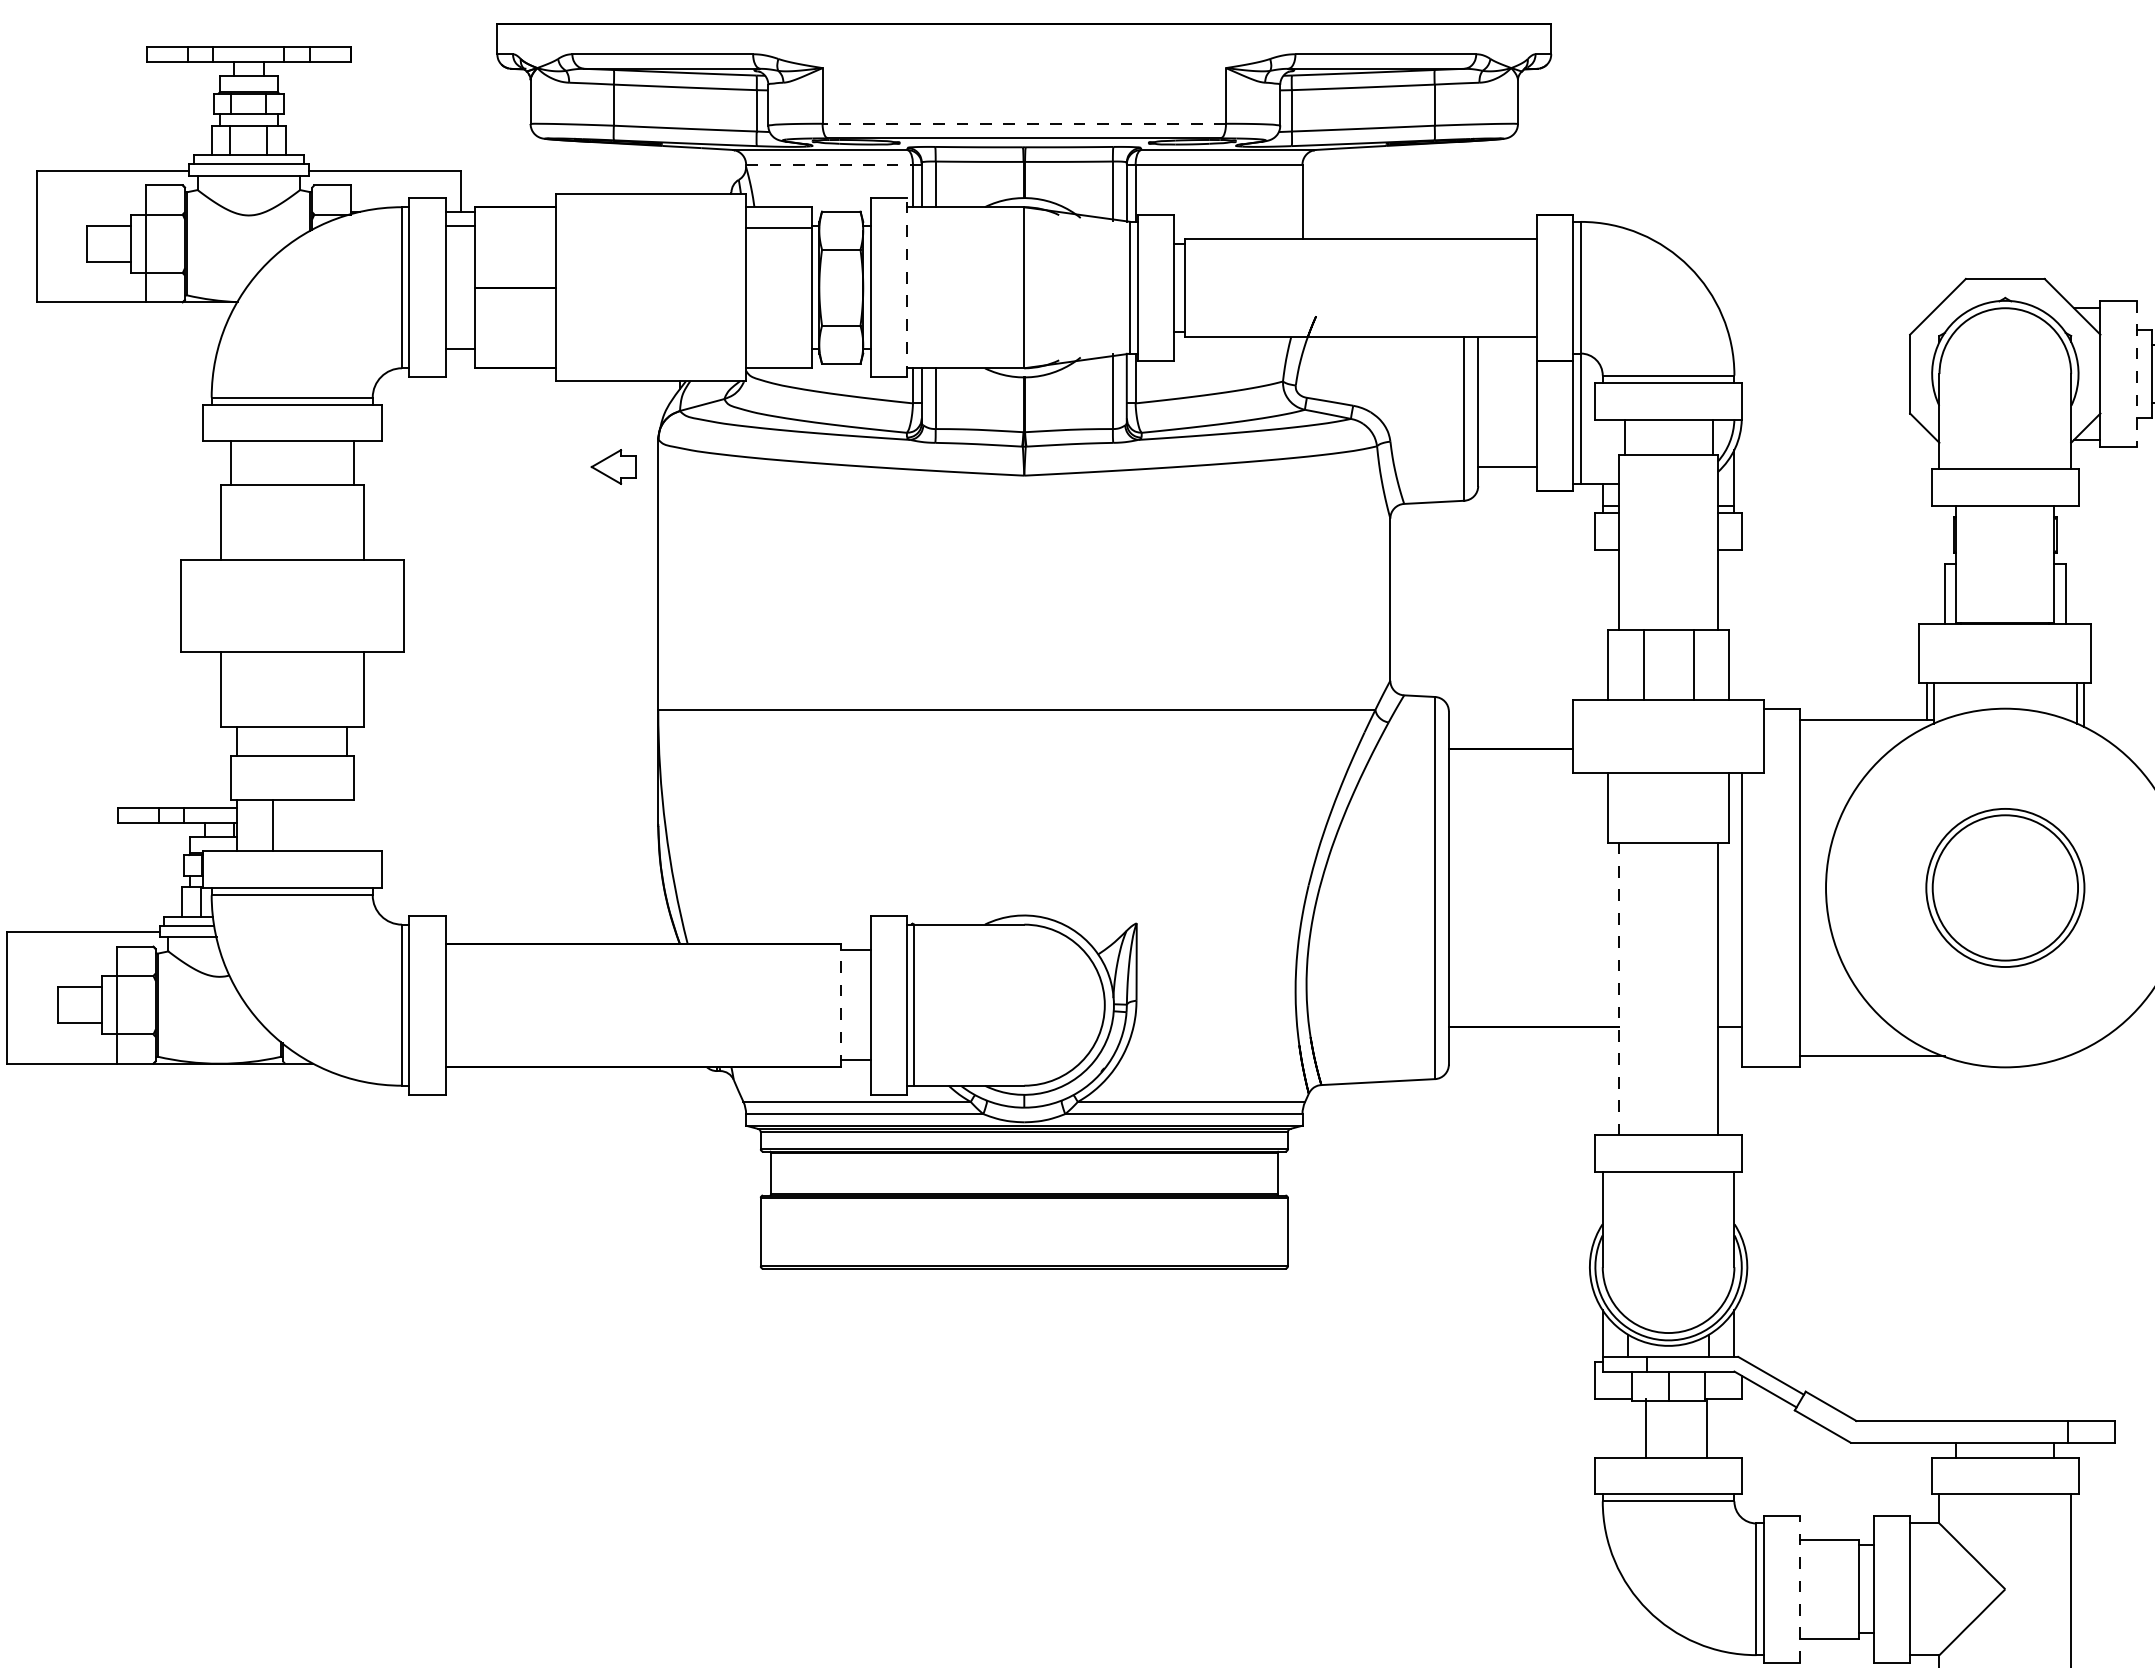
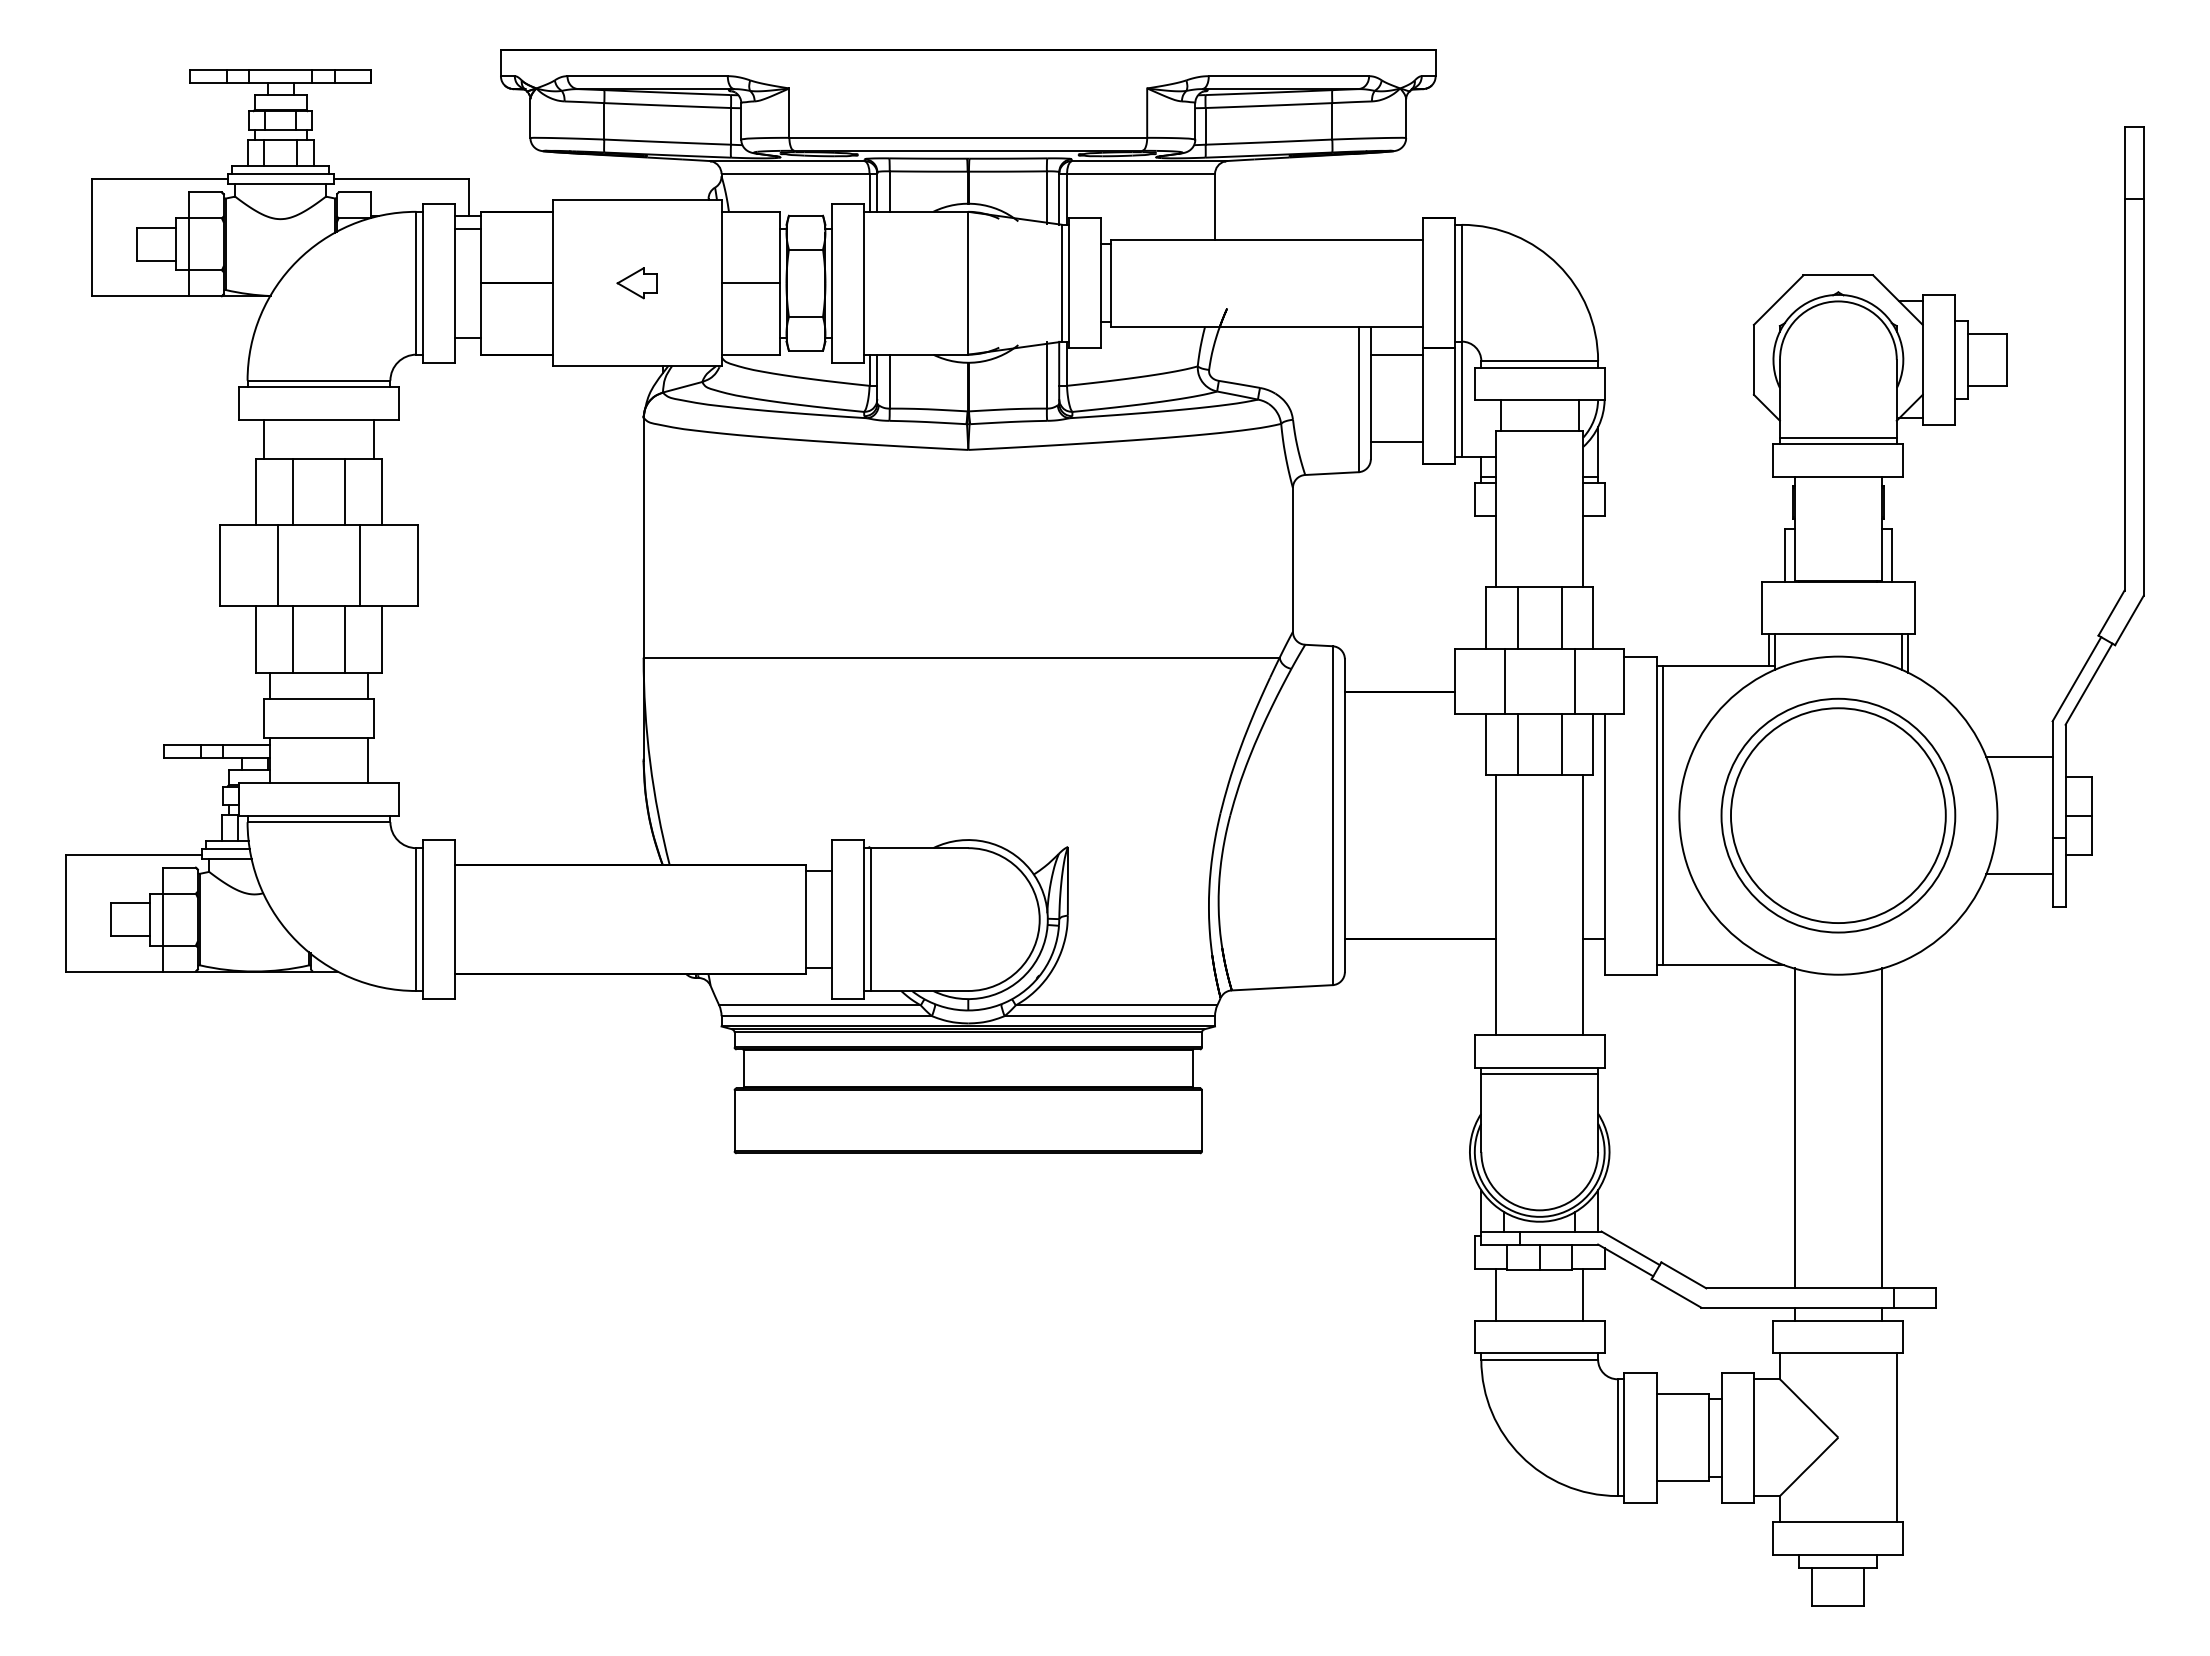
line: (1024, 123) -> (968, 137), dashed -> solid
line: (833, 165) -> (799, 174), dashed -> solid
line: (778, 228) -> (750, 283), moved
line: (907, 288) -> (864, 283), dashed -> solid
line: (1507, 369) -> (1396, 355), added
line: (2137, 373) -> (1955, 359), dashed -> solid
line: (2004, 461) -> (1837, 437), added
part: (612, 467) -> (636, 283), moved
line: (262, 522) -> (292, 491), added
line: (322, 522) -> (345, 491), added
line: (245, 605) -> (277, 565), added
line: (339, 605) -> (360, 565), added
line: (262, 689) -> (292, 639), added
line: (322, 689) -> (345, 639), added
line: (1628, 735) -> (1504, 680), added
line: (1707, 735) -> (1574, 680), added
line: (1643, 807) -> (1517, 744), added
line: (1693, 807) -> (1561, 744), added
line: (272, 825) -> (367, 760), moved
line: (1808, 887) -> (1663, 815), added
part: (2005, 887) -> (1838, 815), size x1.67
line: (1619, 989) -> (1496, 905), dashed -> solid
line: (840, 1005) -> (805, 919), dashed -> solid
line: (1668, 1179) -> (1539, 1074), added
line: (1955, 1240) -> (1794, 1128), added
line: (2053, 1240) -> (1881, 1128), added
line: (1645, 1427) -> (1583, 1294), moved
line: (1707, 1427) -> (1496, 1294), moved
line: (1800, 1589) -> (1656, 1437), dashed -> solid

